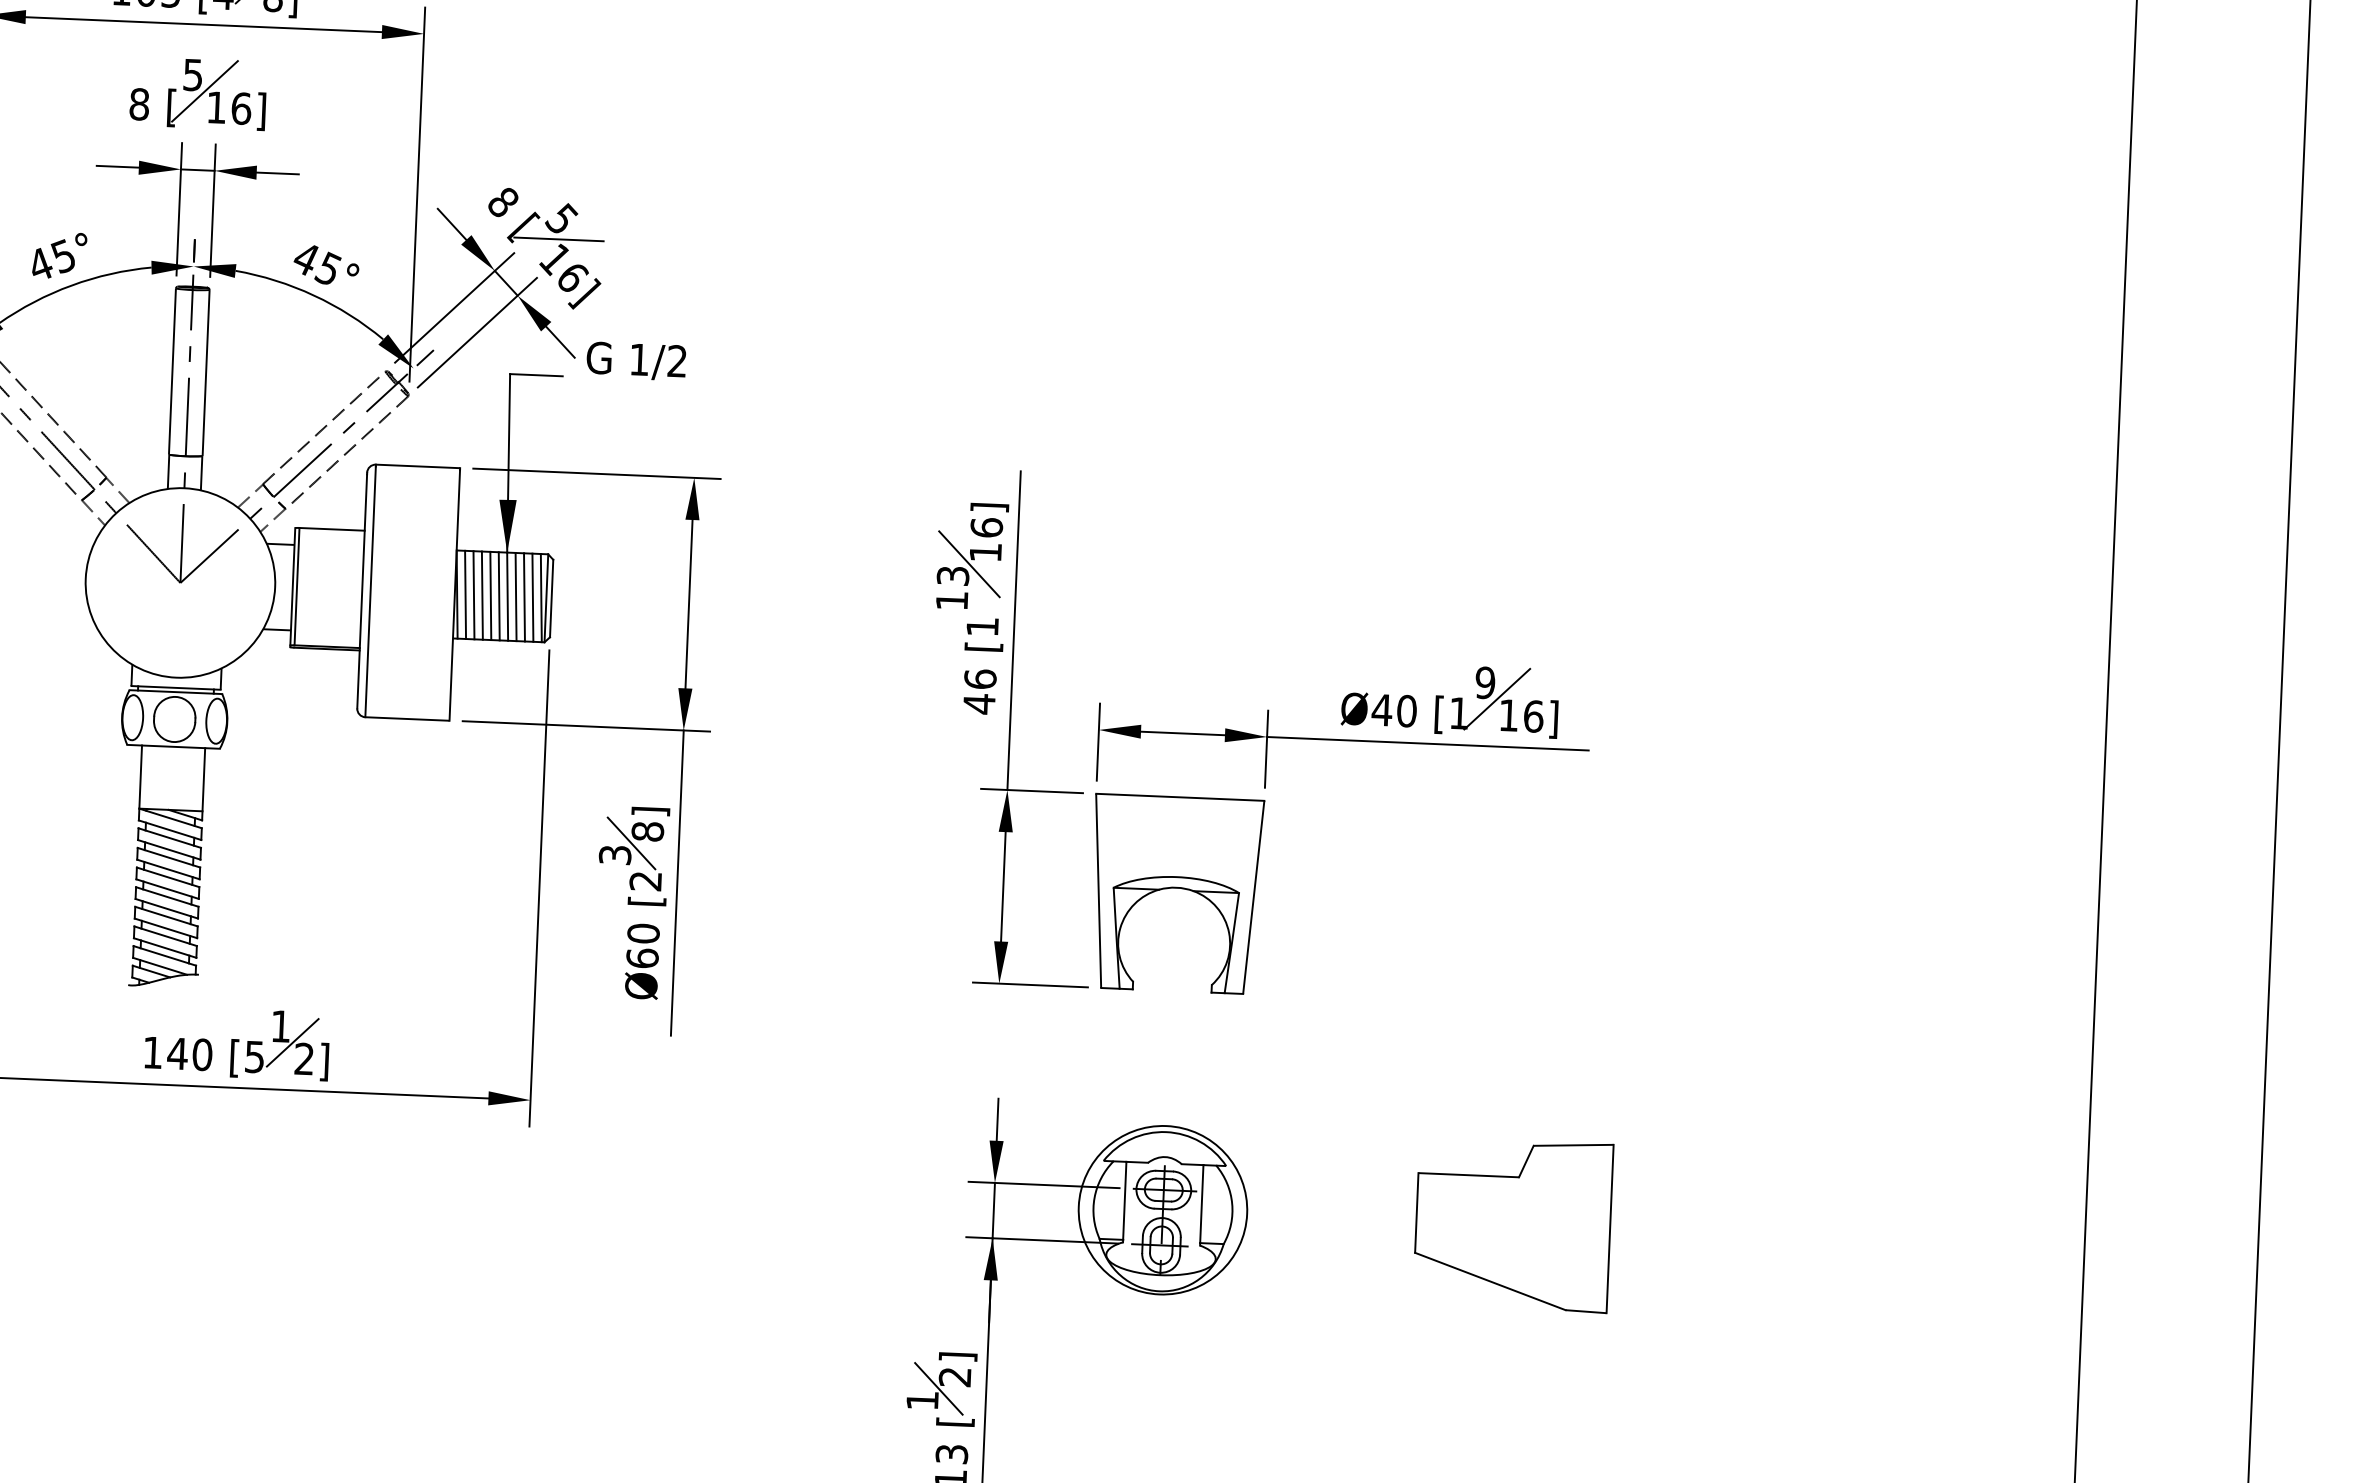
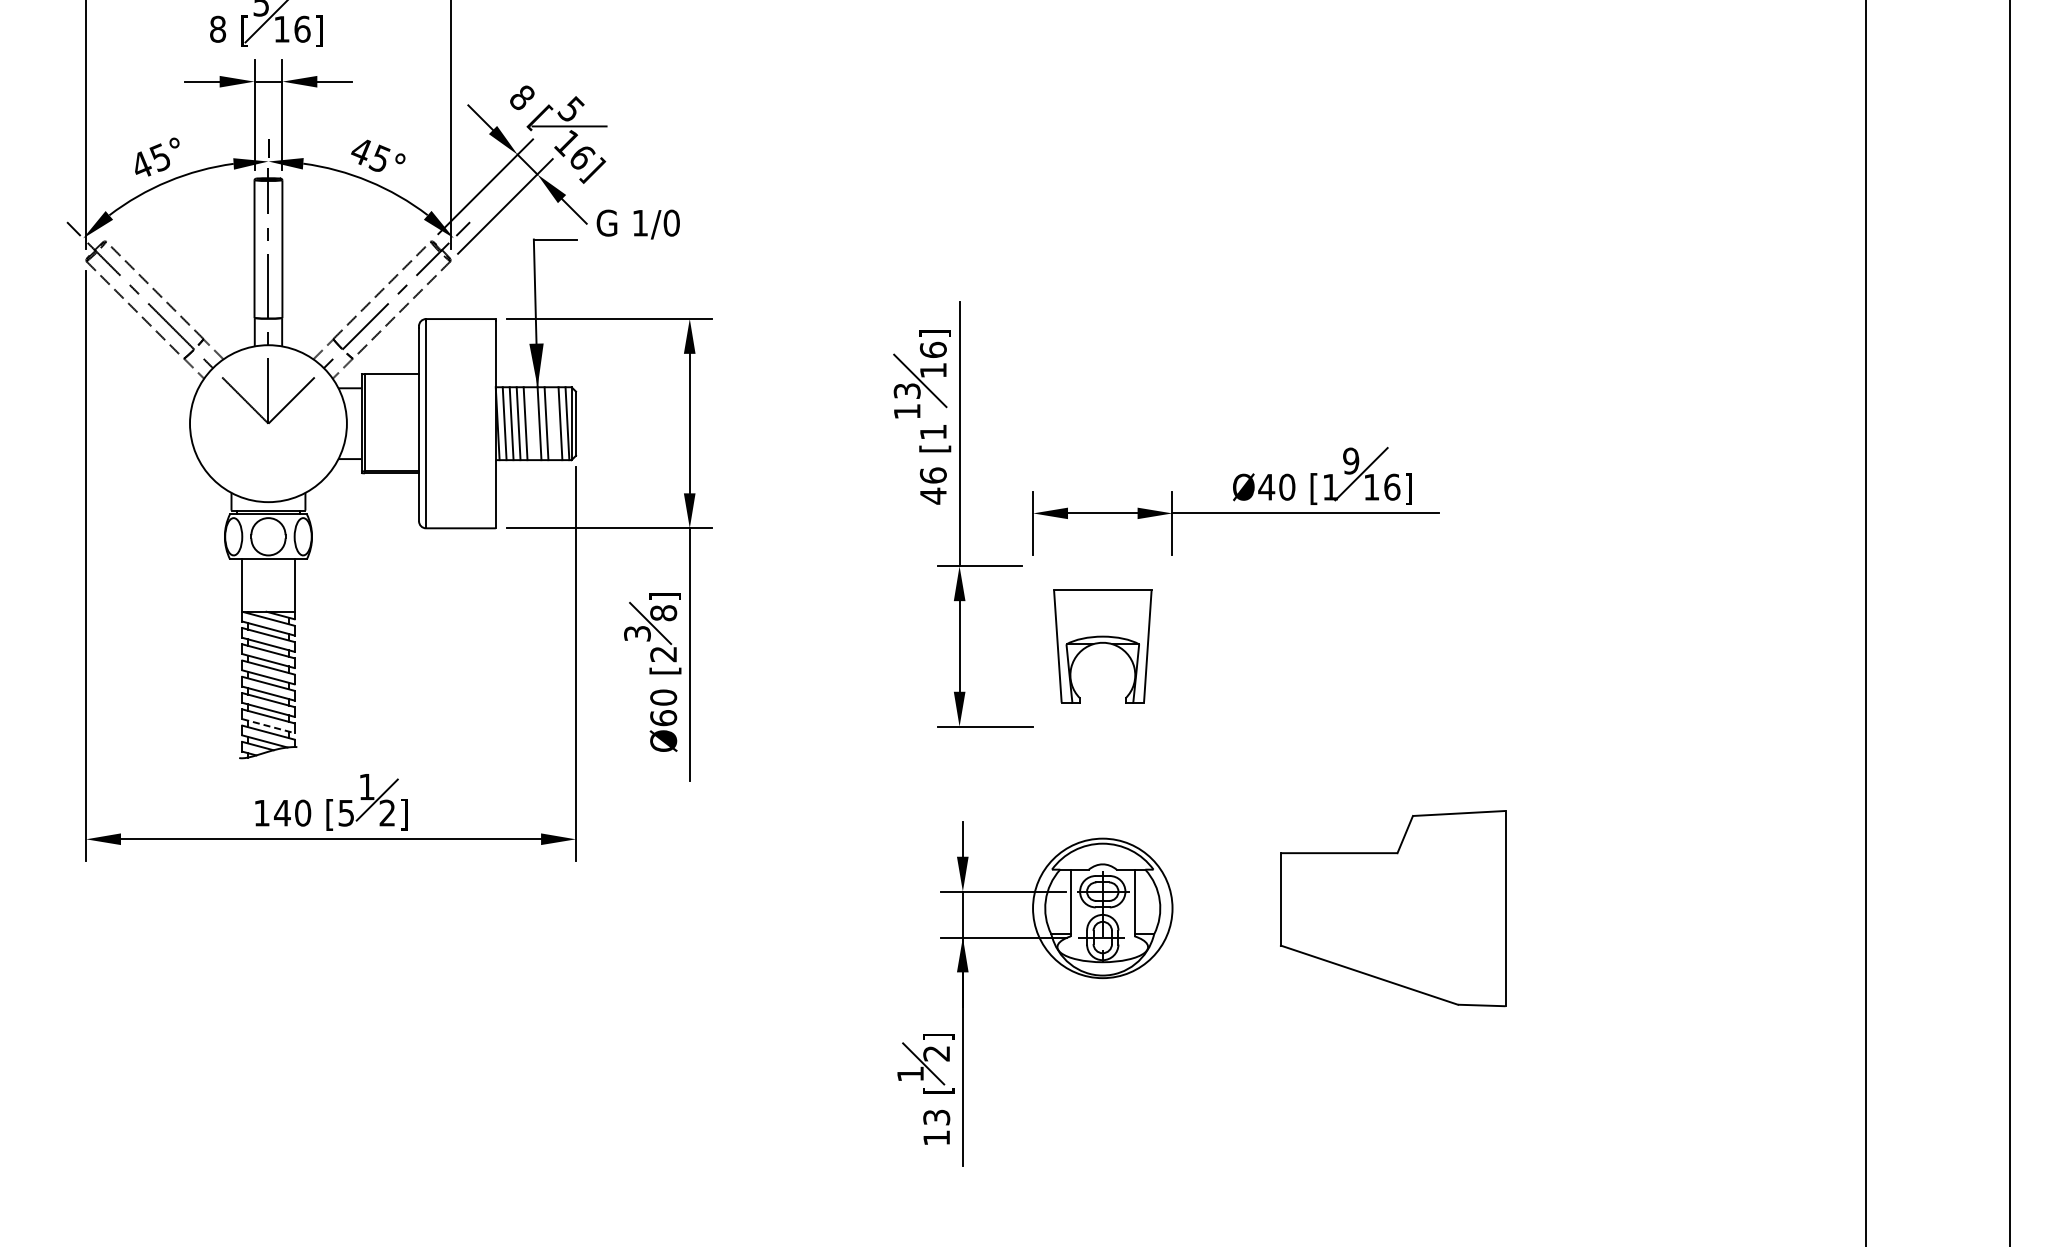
text: (677, 360) -> (671, 222), 1/2 -> 1/0
line: (499, 596) -> (532, 423), removed
line: (524, 597) -> (553, 423), removed
part: (1175, 894) -> (1102, 646), size x0.7
line: (165, 948) -> (268, 726), solid -> dashed
part: (1512, 1223) -> (1392, 907), size x1.4

